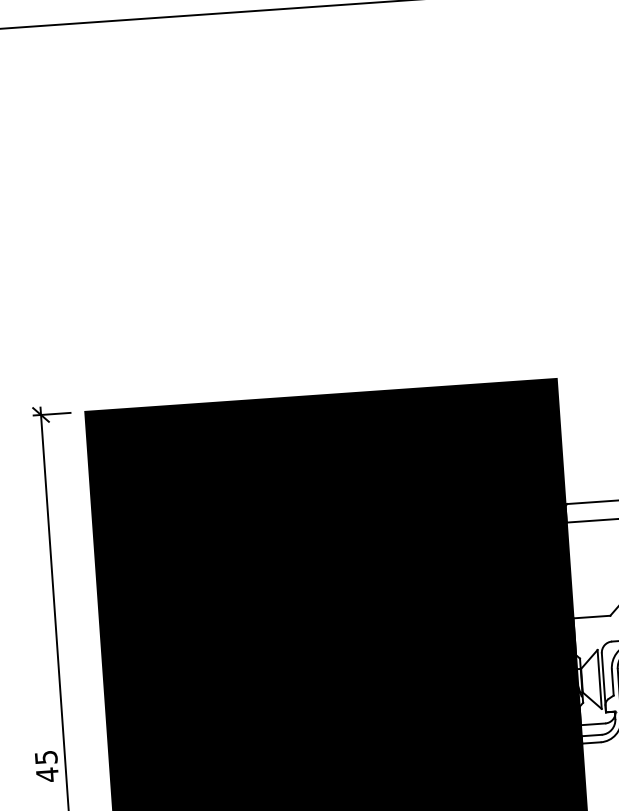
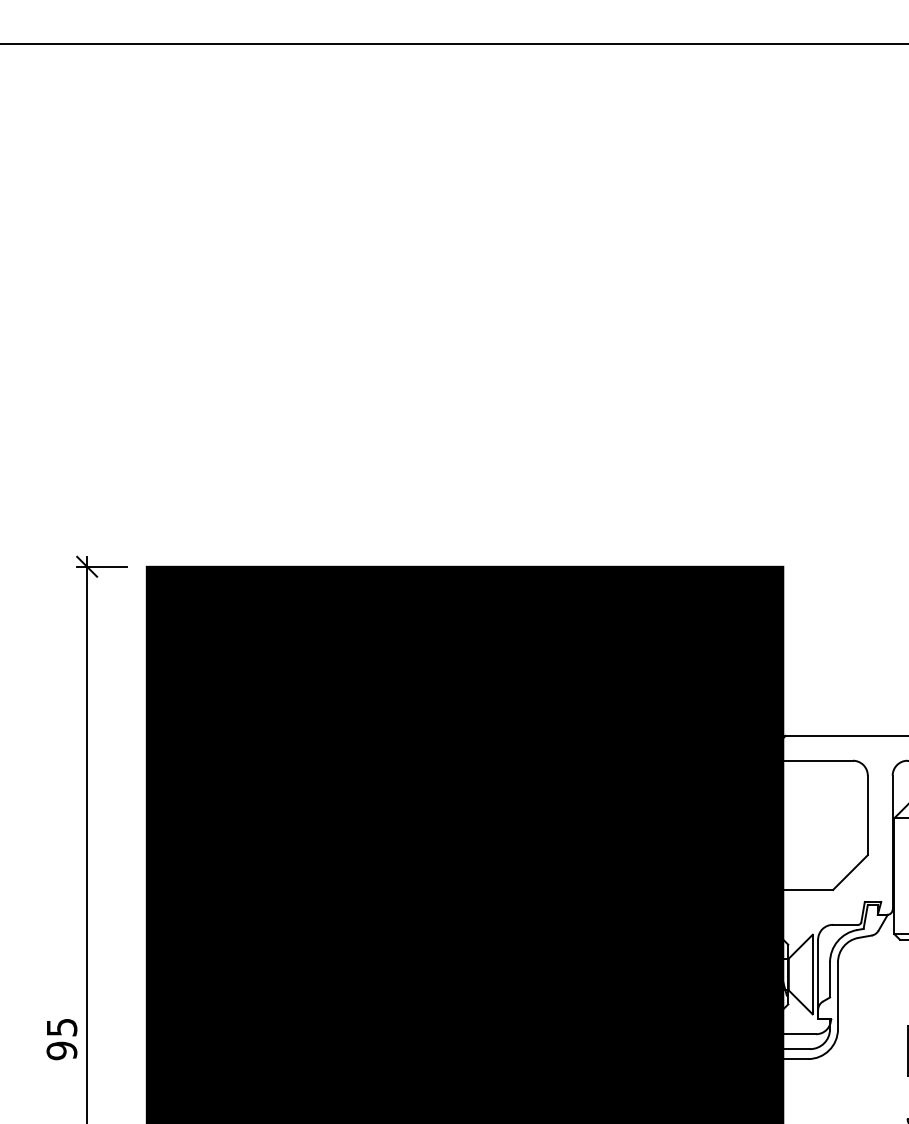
text: (47, 774) -> (61, 1050), 45 -> 95

